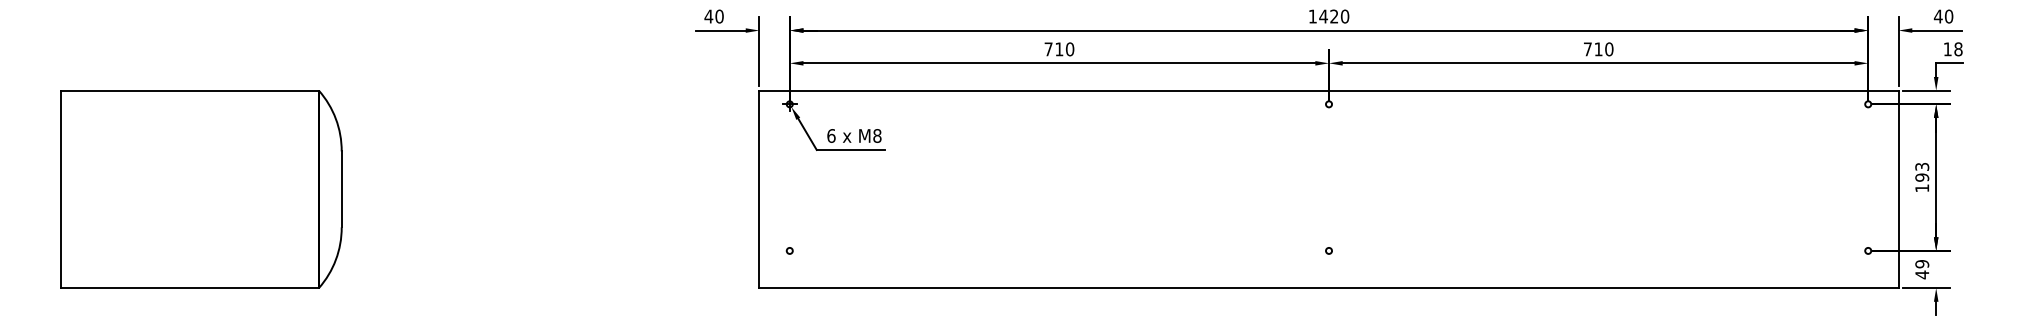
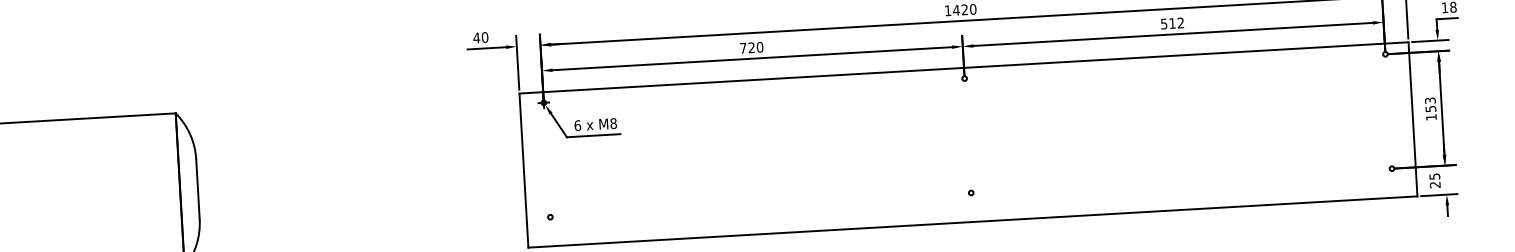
text: (1059, 49) -> (751, 47), 710 -> 720
text: (1598, 49) -> (1172, 23), 710 -> 512
text: (1921, 177) -> (1430, 109), 193 -> 153
text: (1922, 269) -> (1435, 180), 49 -> 25

